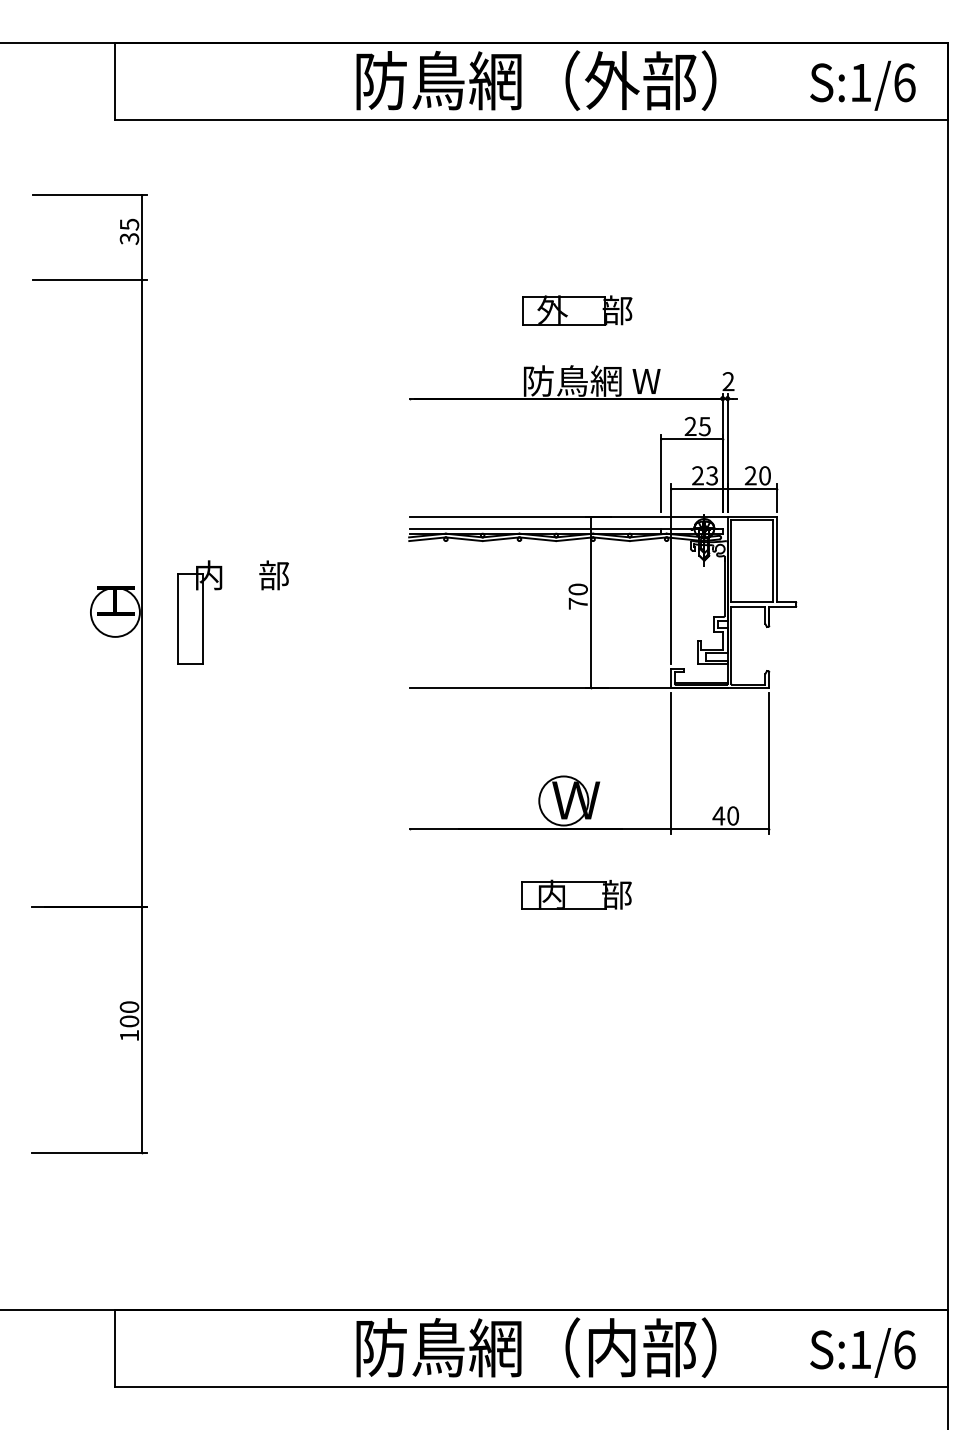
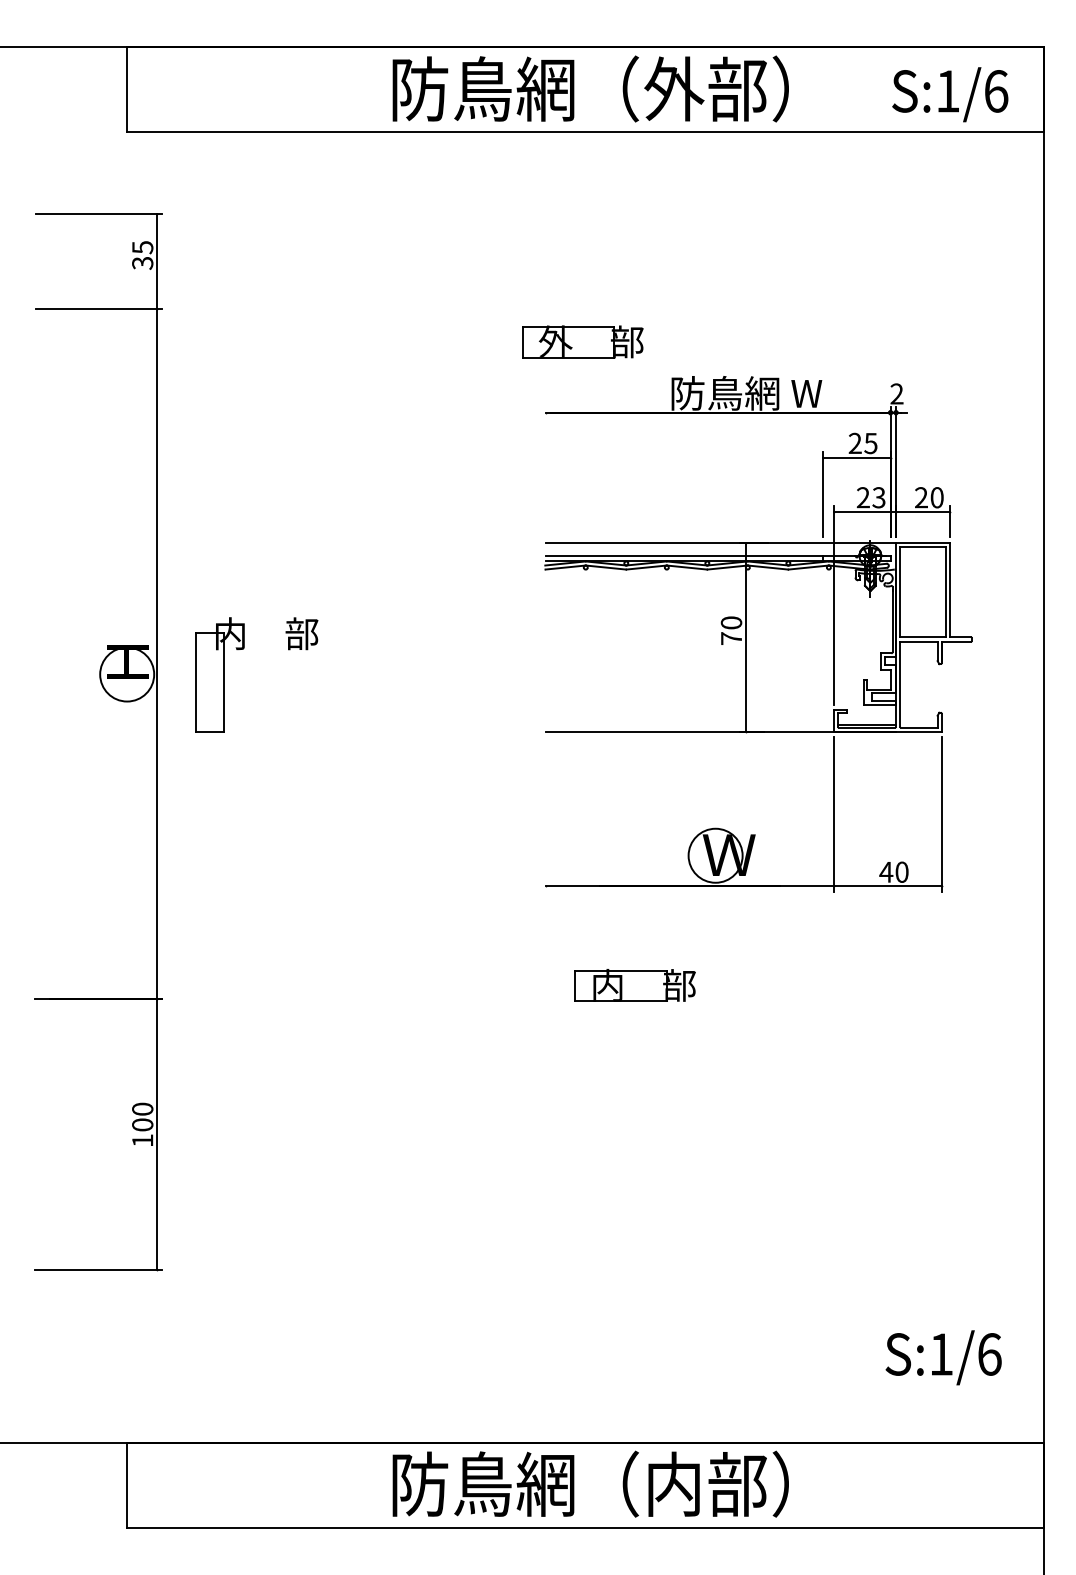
part: (577, 310) -> (583, 342), moved
part: (602, 599) -> (758, 633), moved
text: (862, 1352) -> (943, 1357), moved

